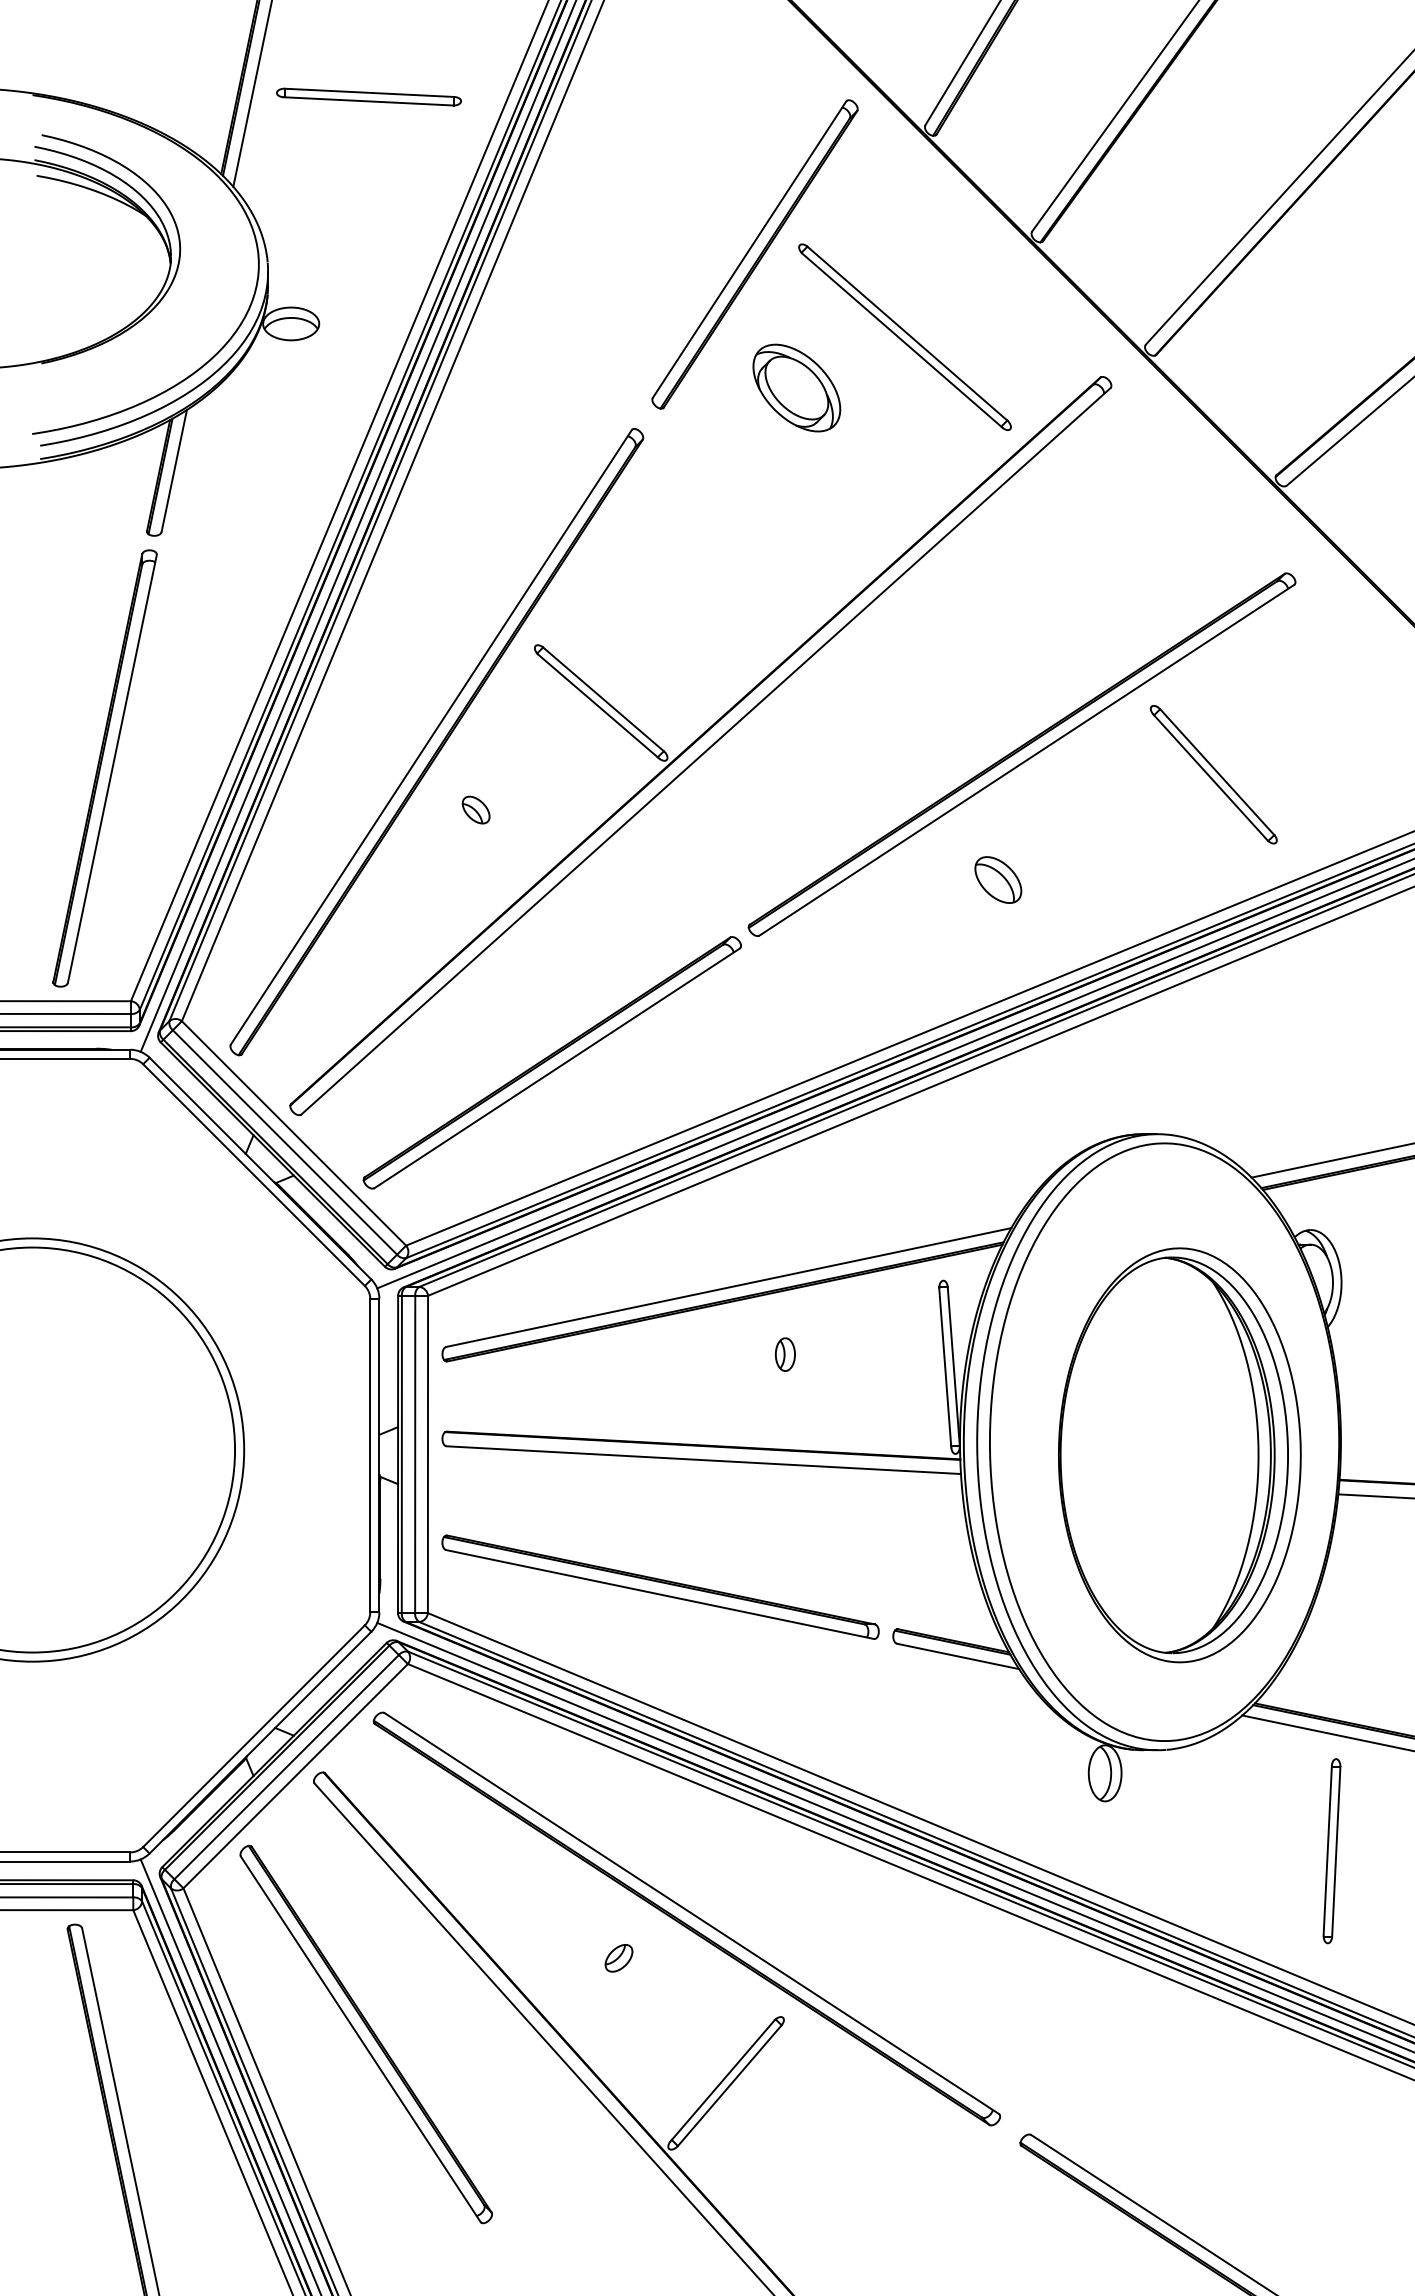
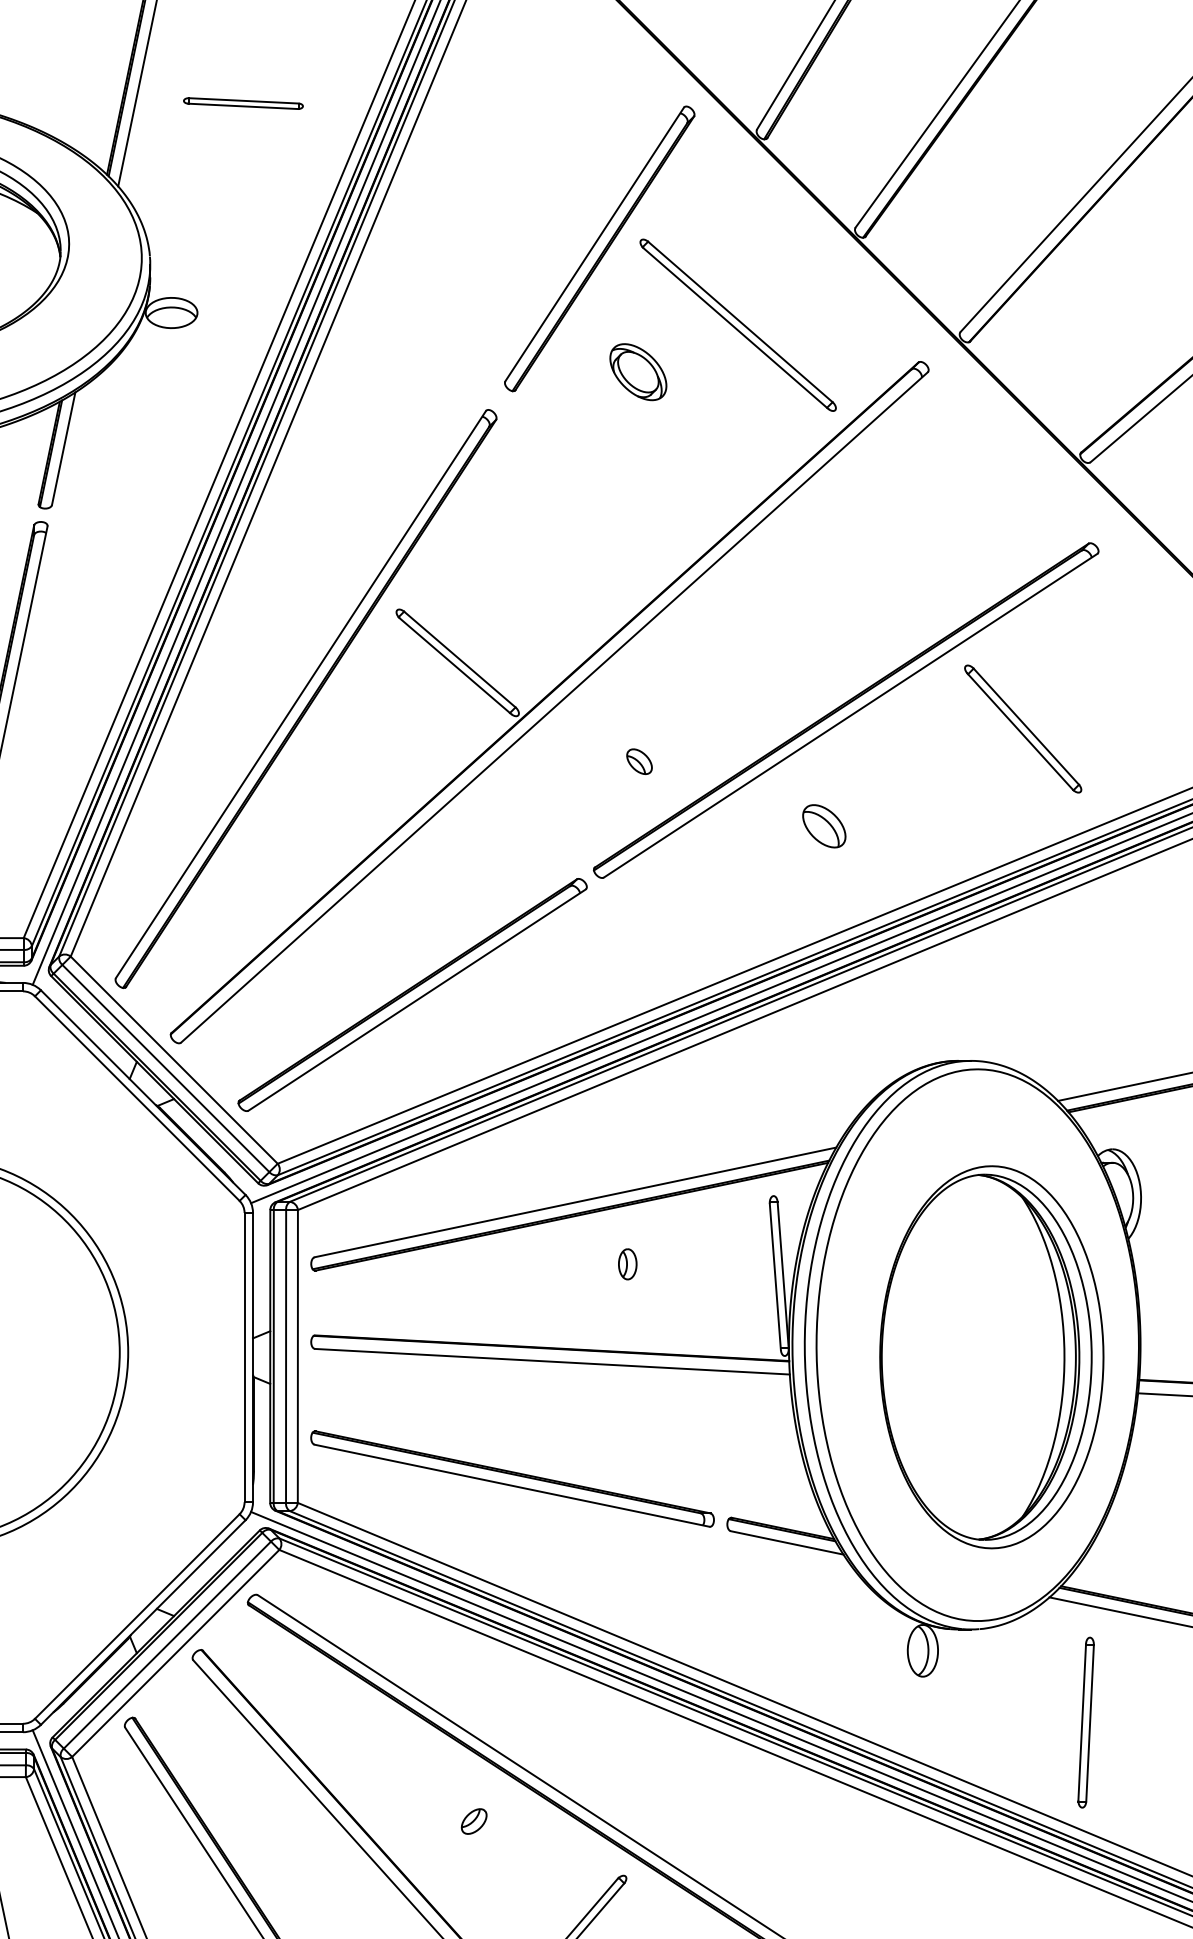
part: (368, 96) -> (242, 103), size x0.7
part: (796, 387) -> (638, 371), size x0.7
part: (475, 809) -> (638, 761), moved
part: (1331, 1851) -> (1085, 1722), moved

